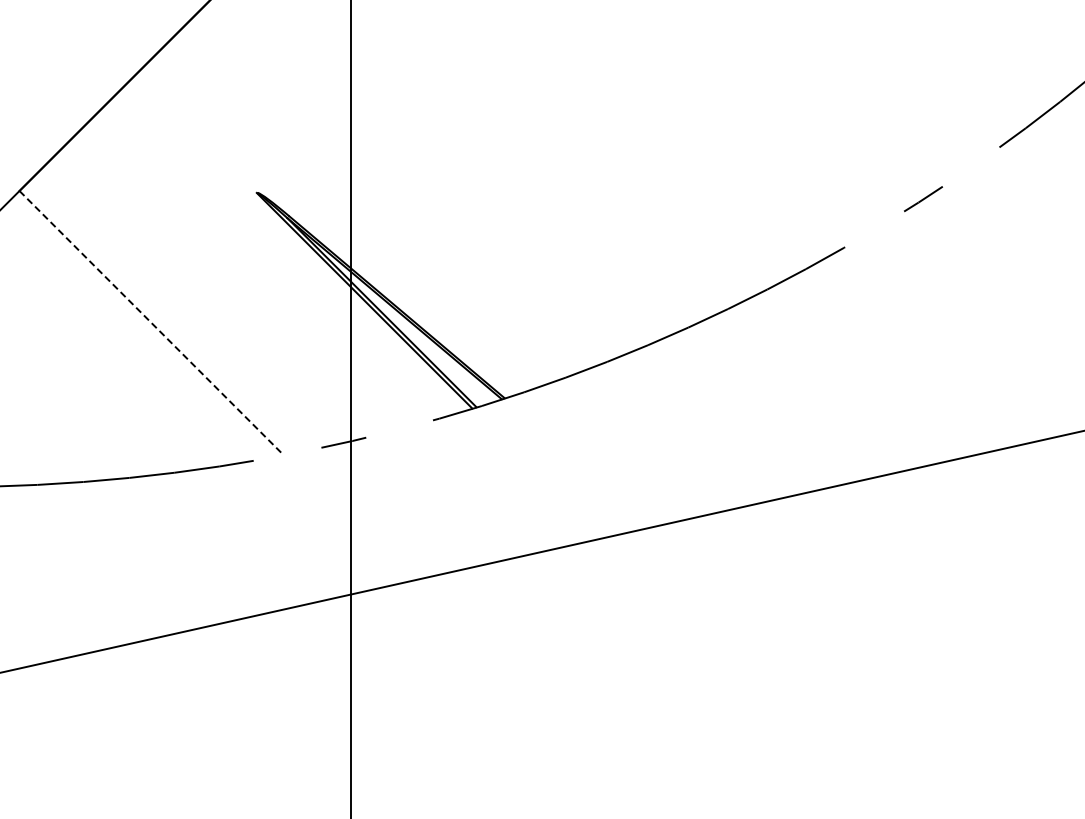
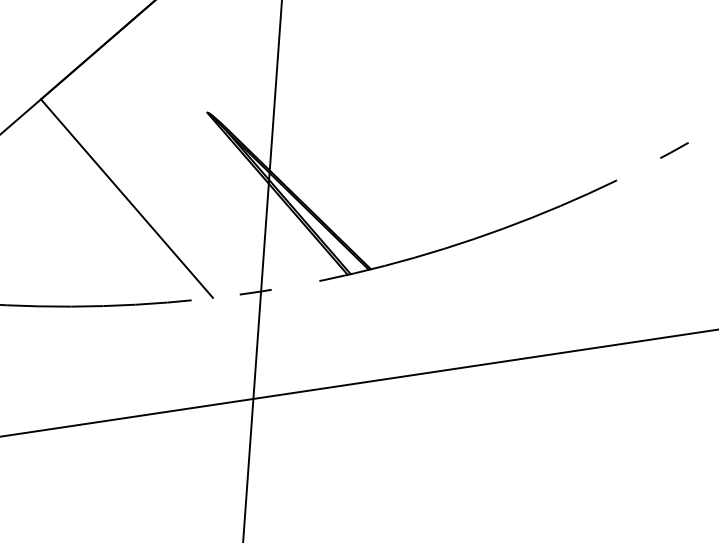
line: (151, 323) -> (126, 198), dashed -> solid

